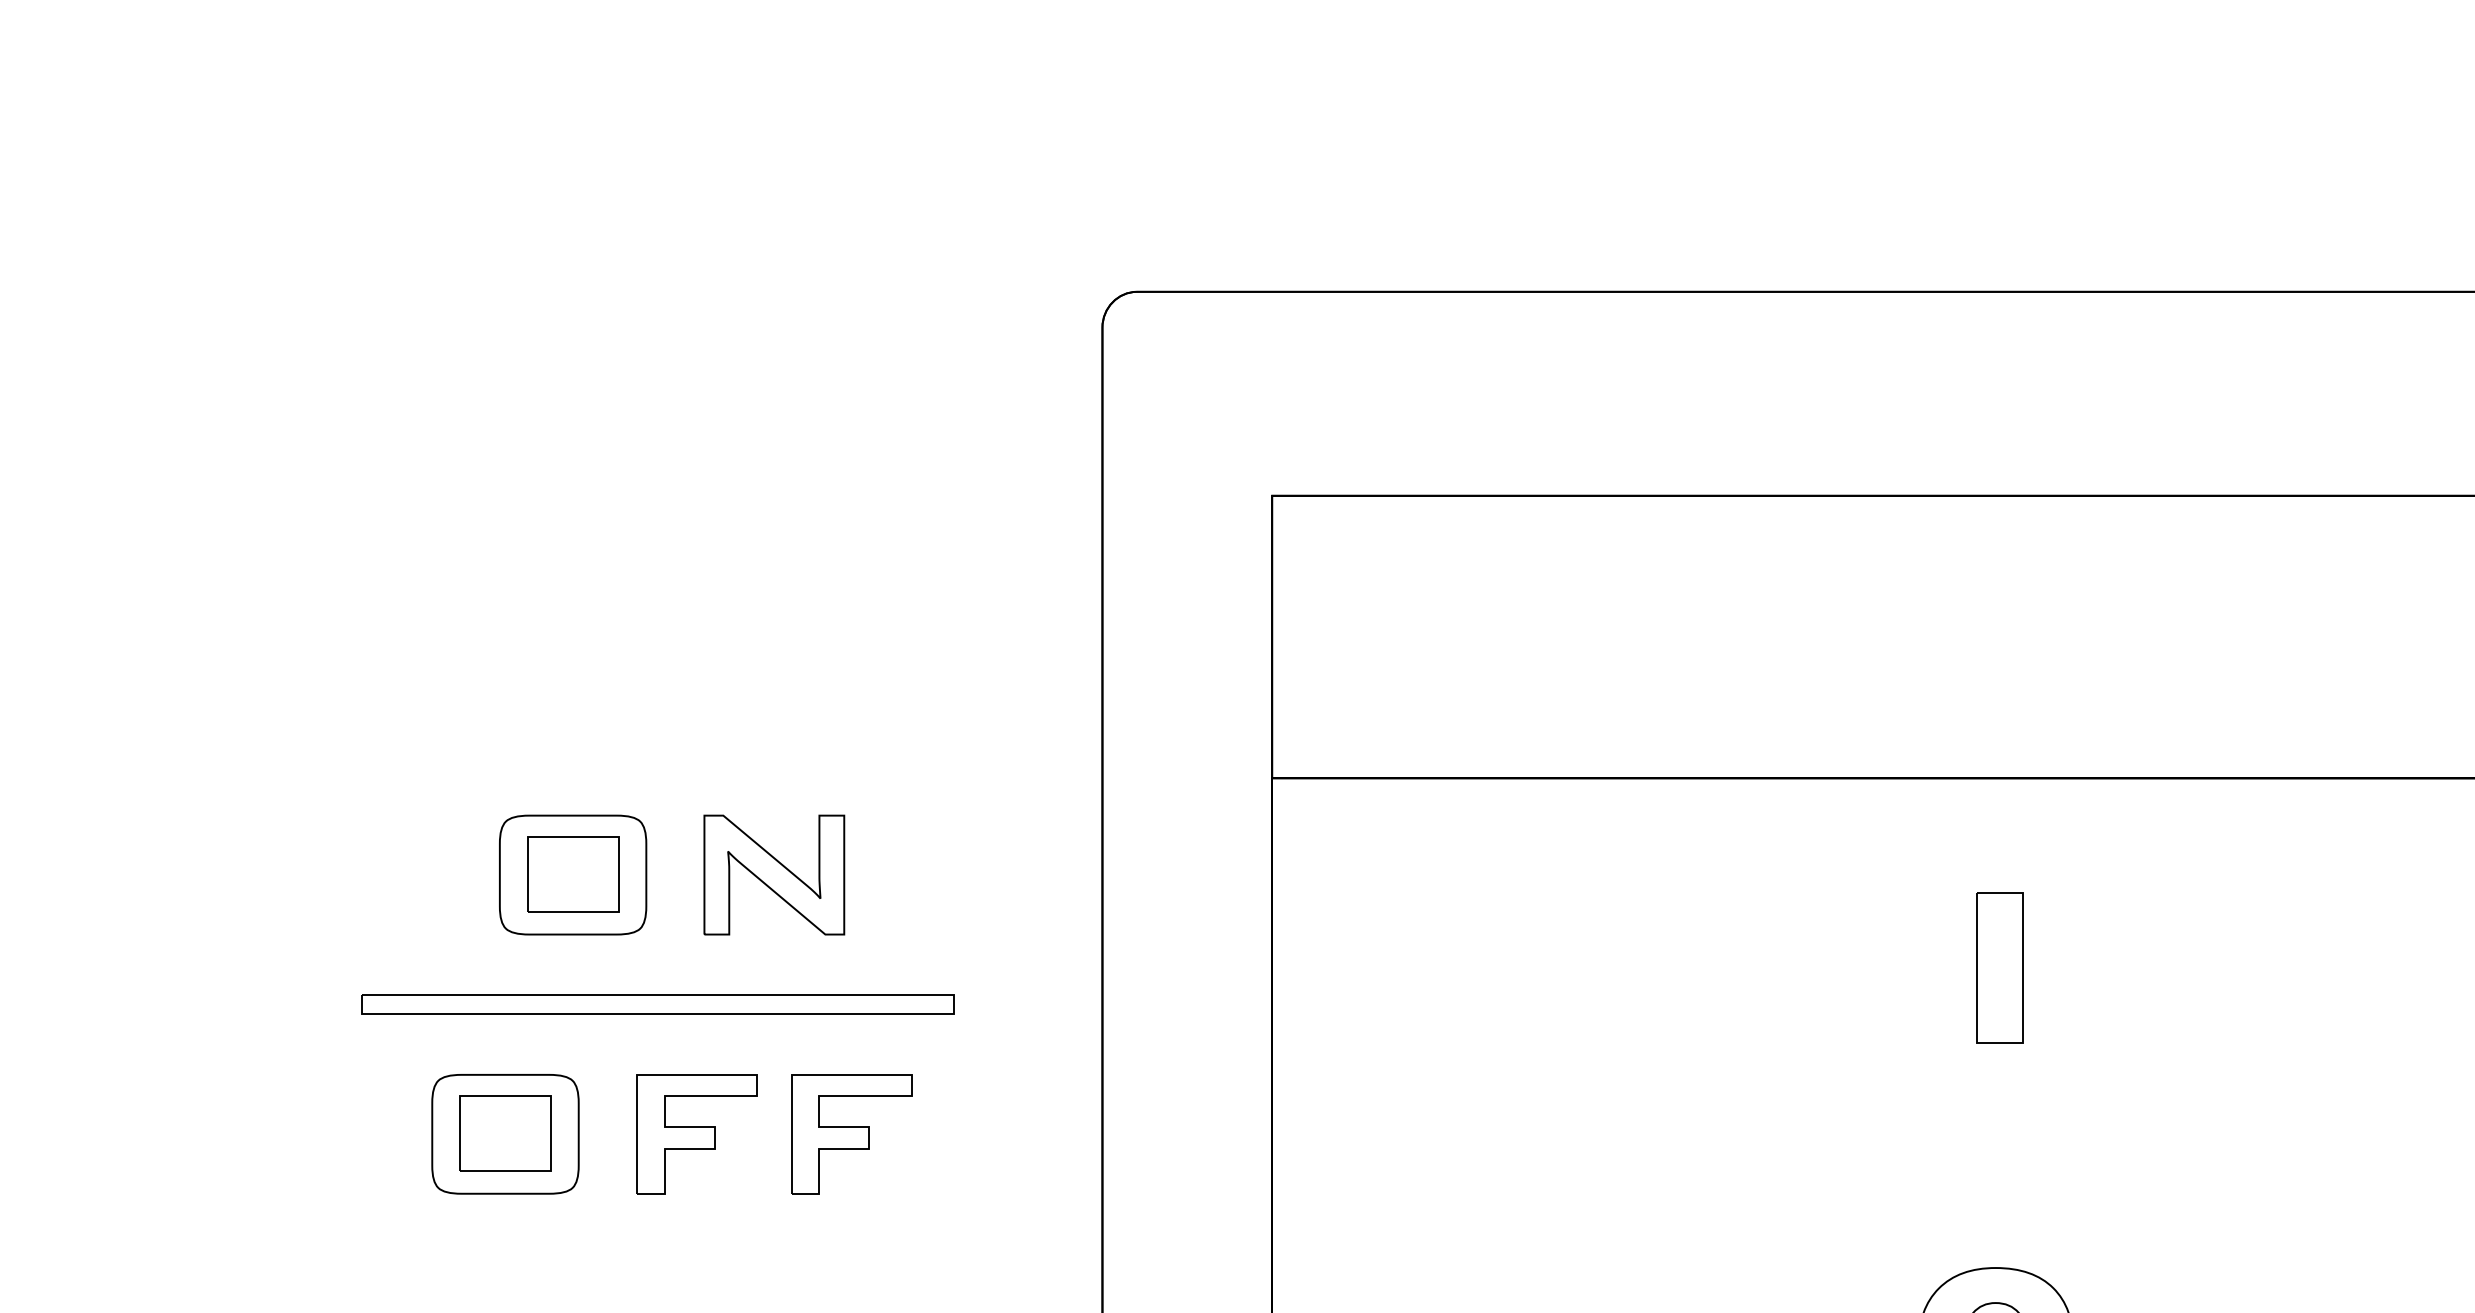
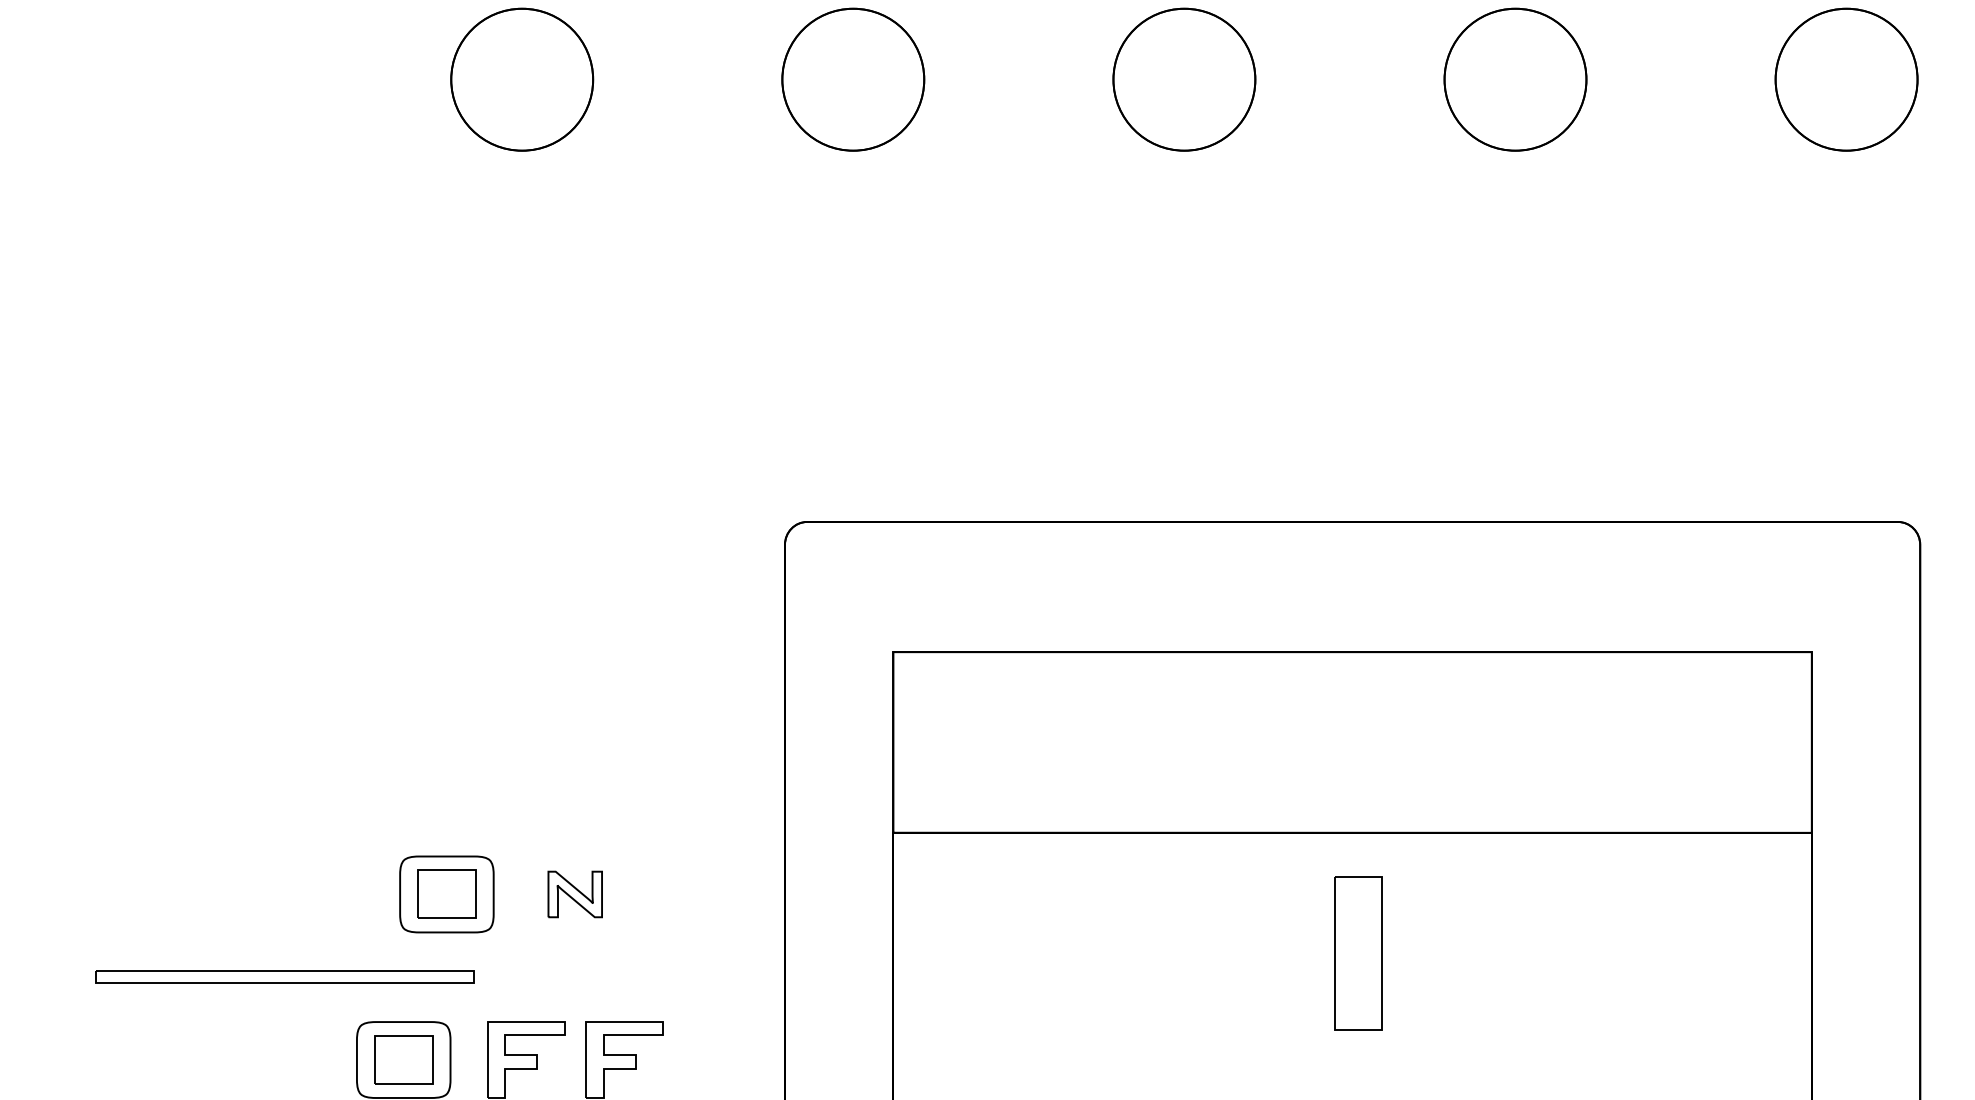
part: (772, 875) -> (574, 894), size x0.6
part: (1998, 967) -> (1357, 953), size x1.6
part: (656, 1003) -> (284, 976), moved

